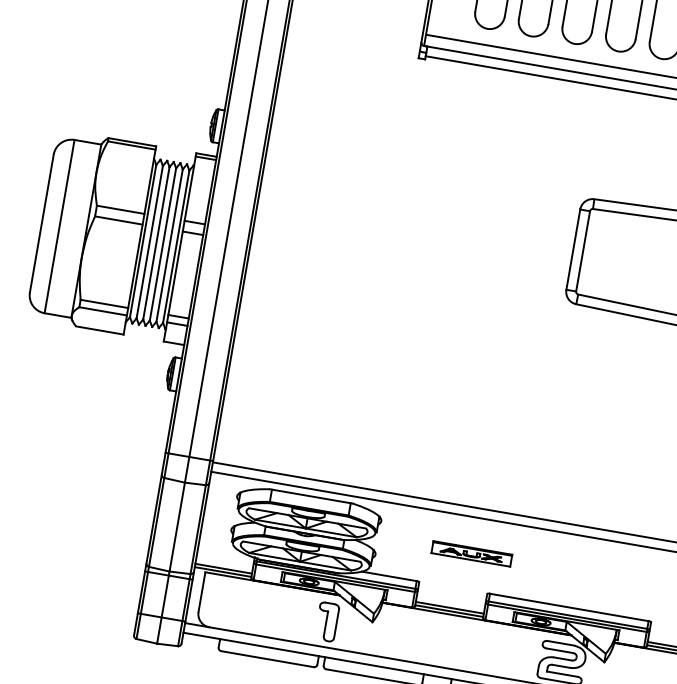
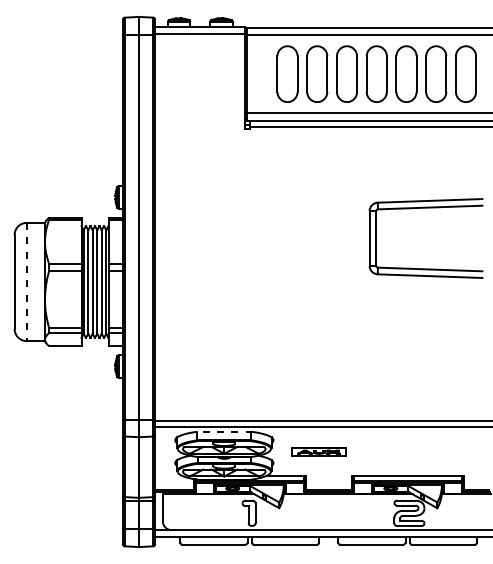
line: (59, 227) -> (26, 282), solid -> dashed
line: (310, 495) -> (223, 431), solid -> dashed
part: (470, 553) -> (318, 451), moved

